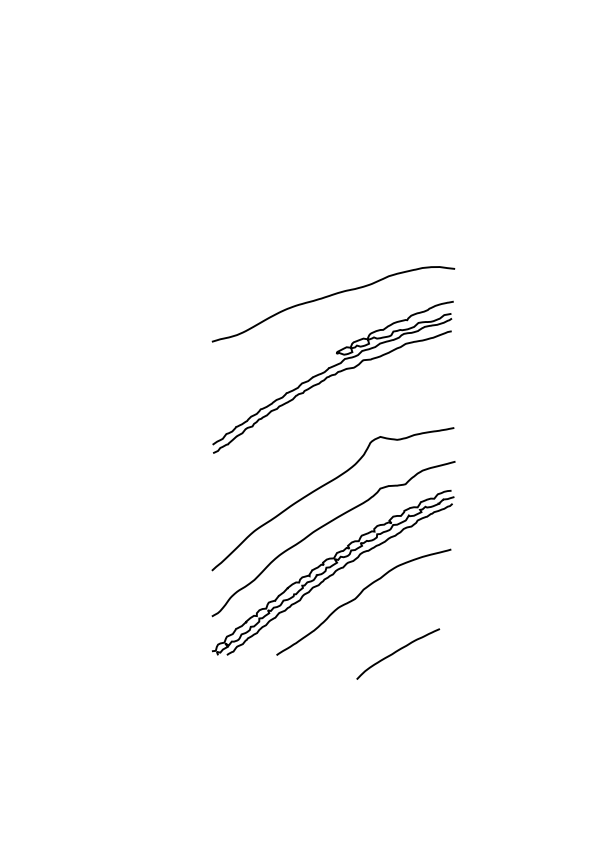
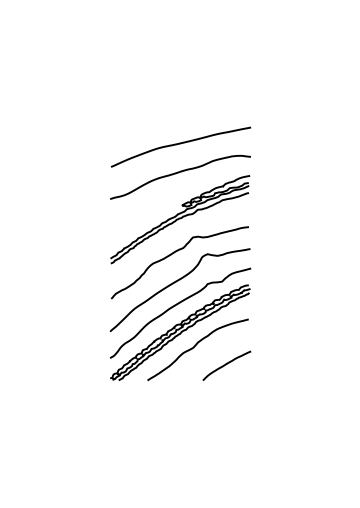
curve: (333, 247) -> (180, 144), added
curve: (323, 435) -> (174, 253), added
curve: (397, 653) -> (226, 365), moved

